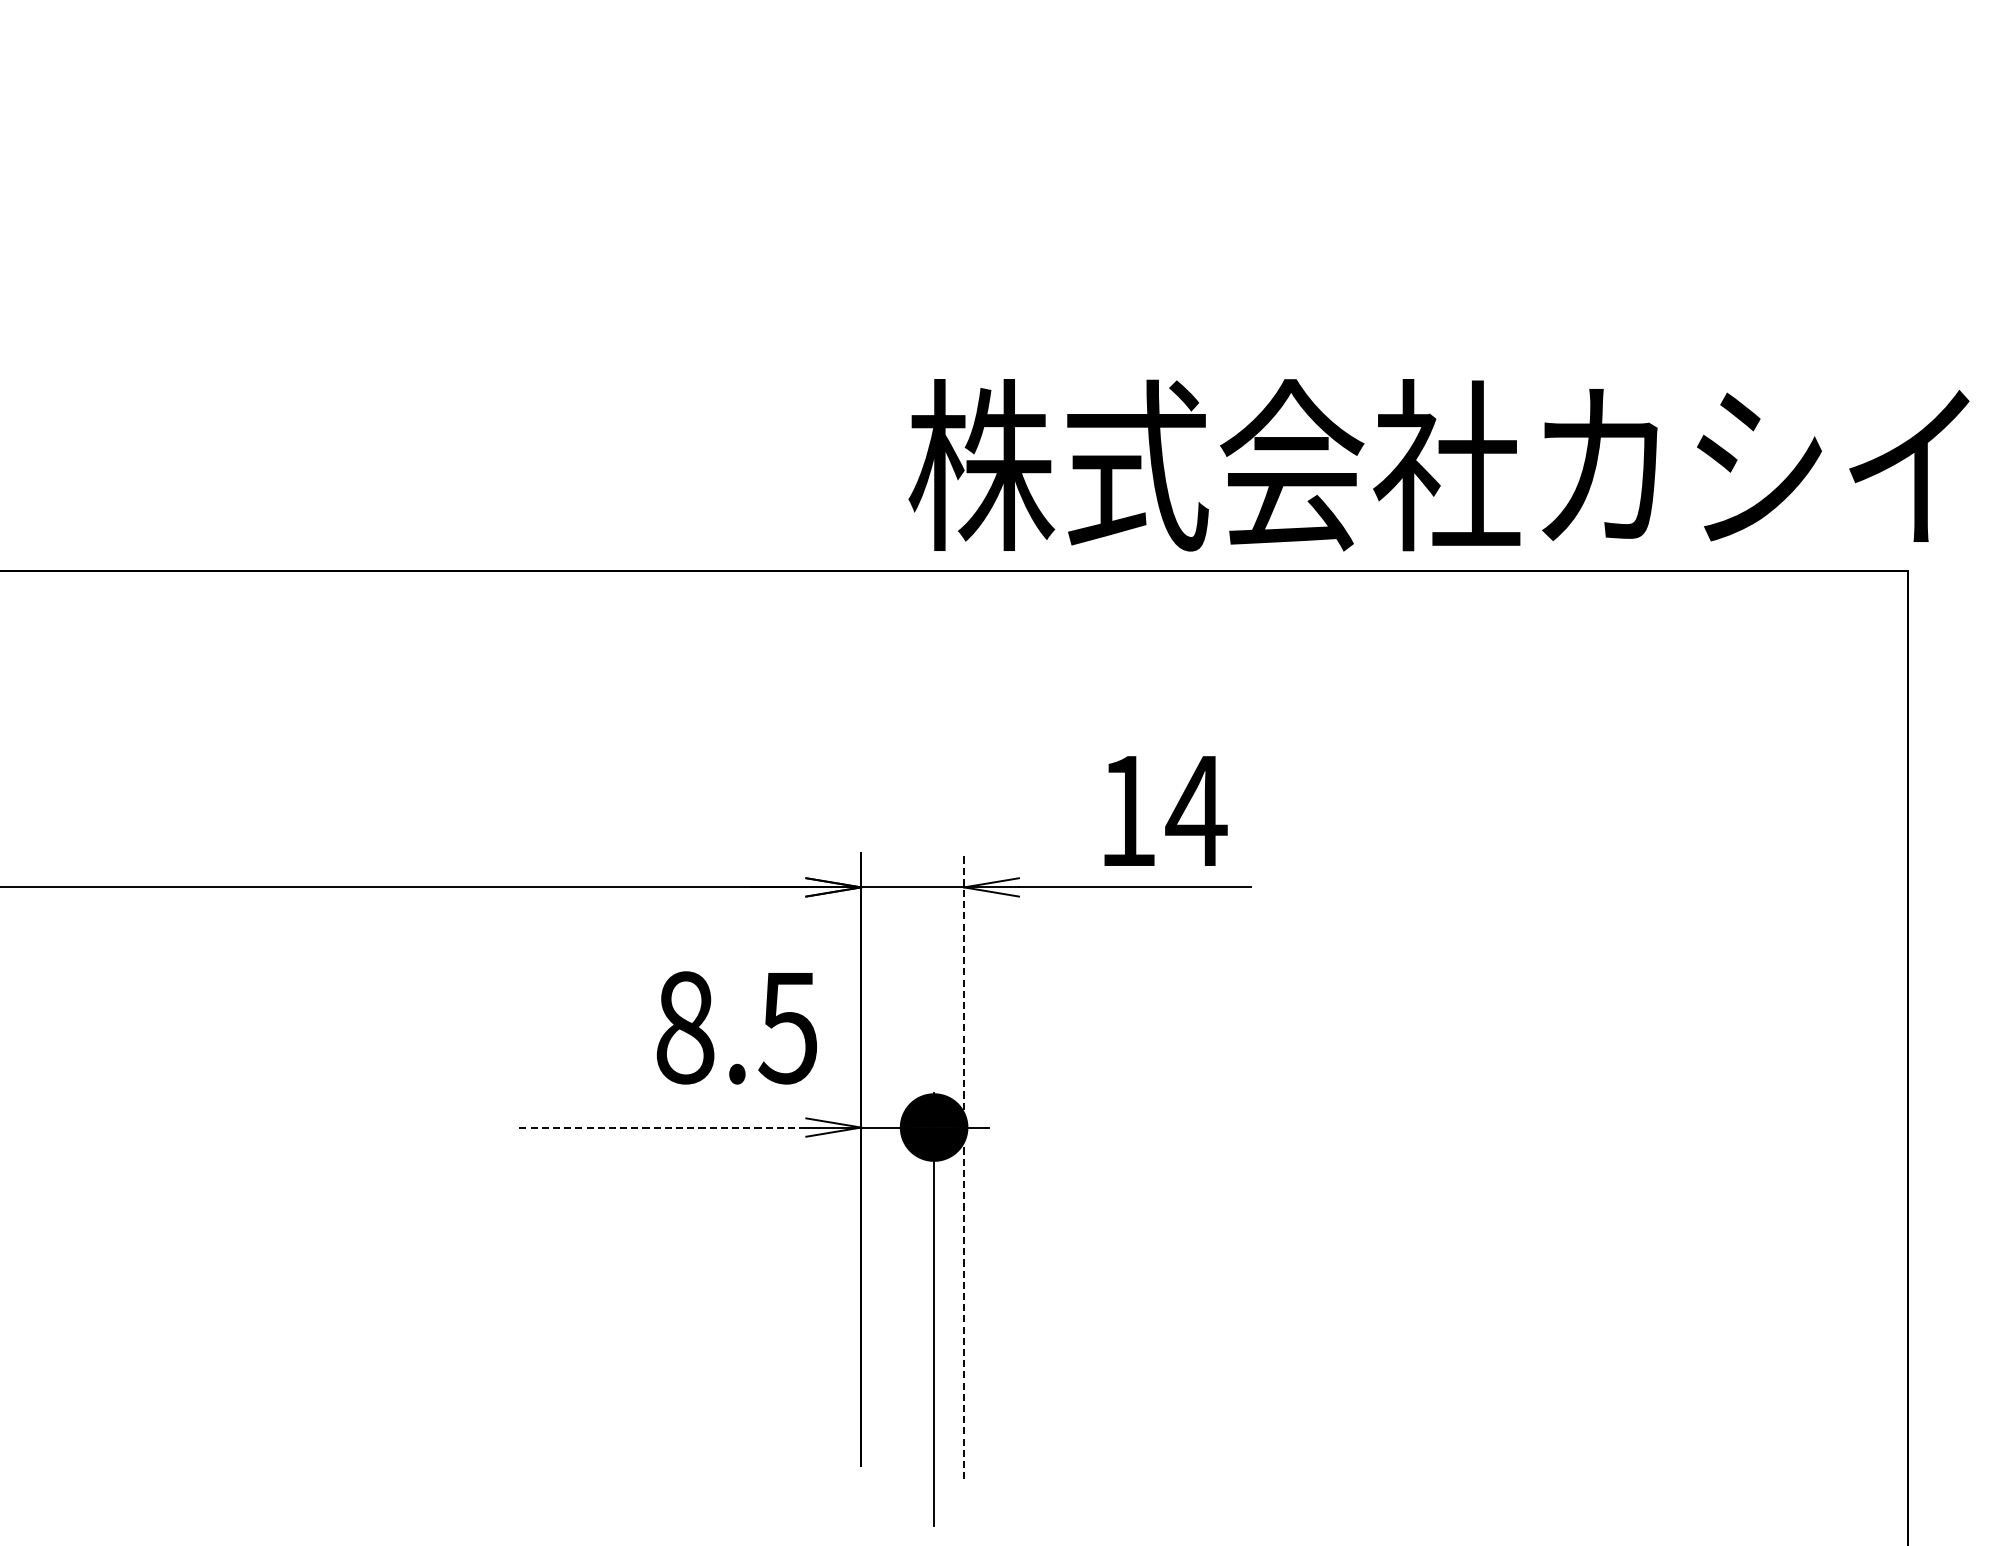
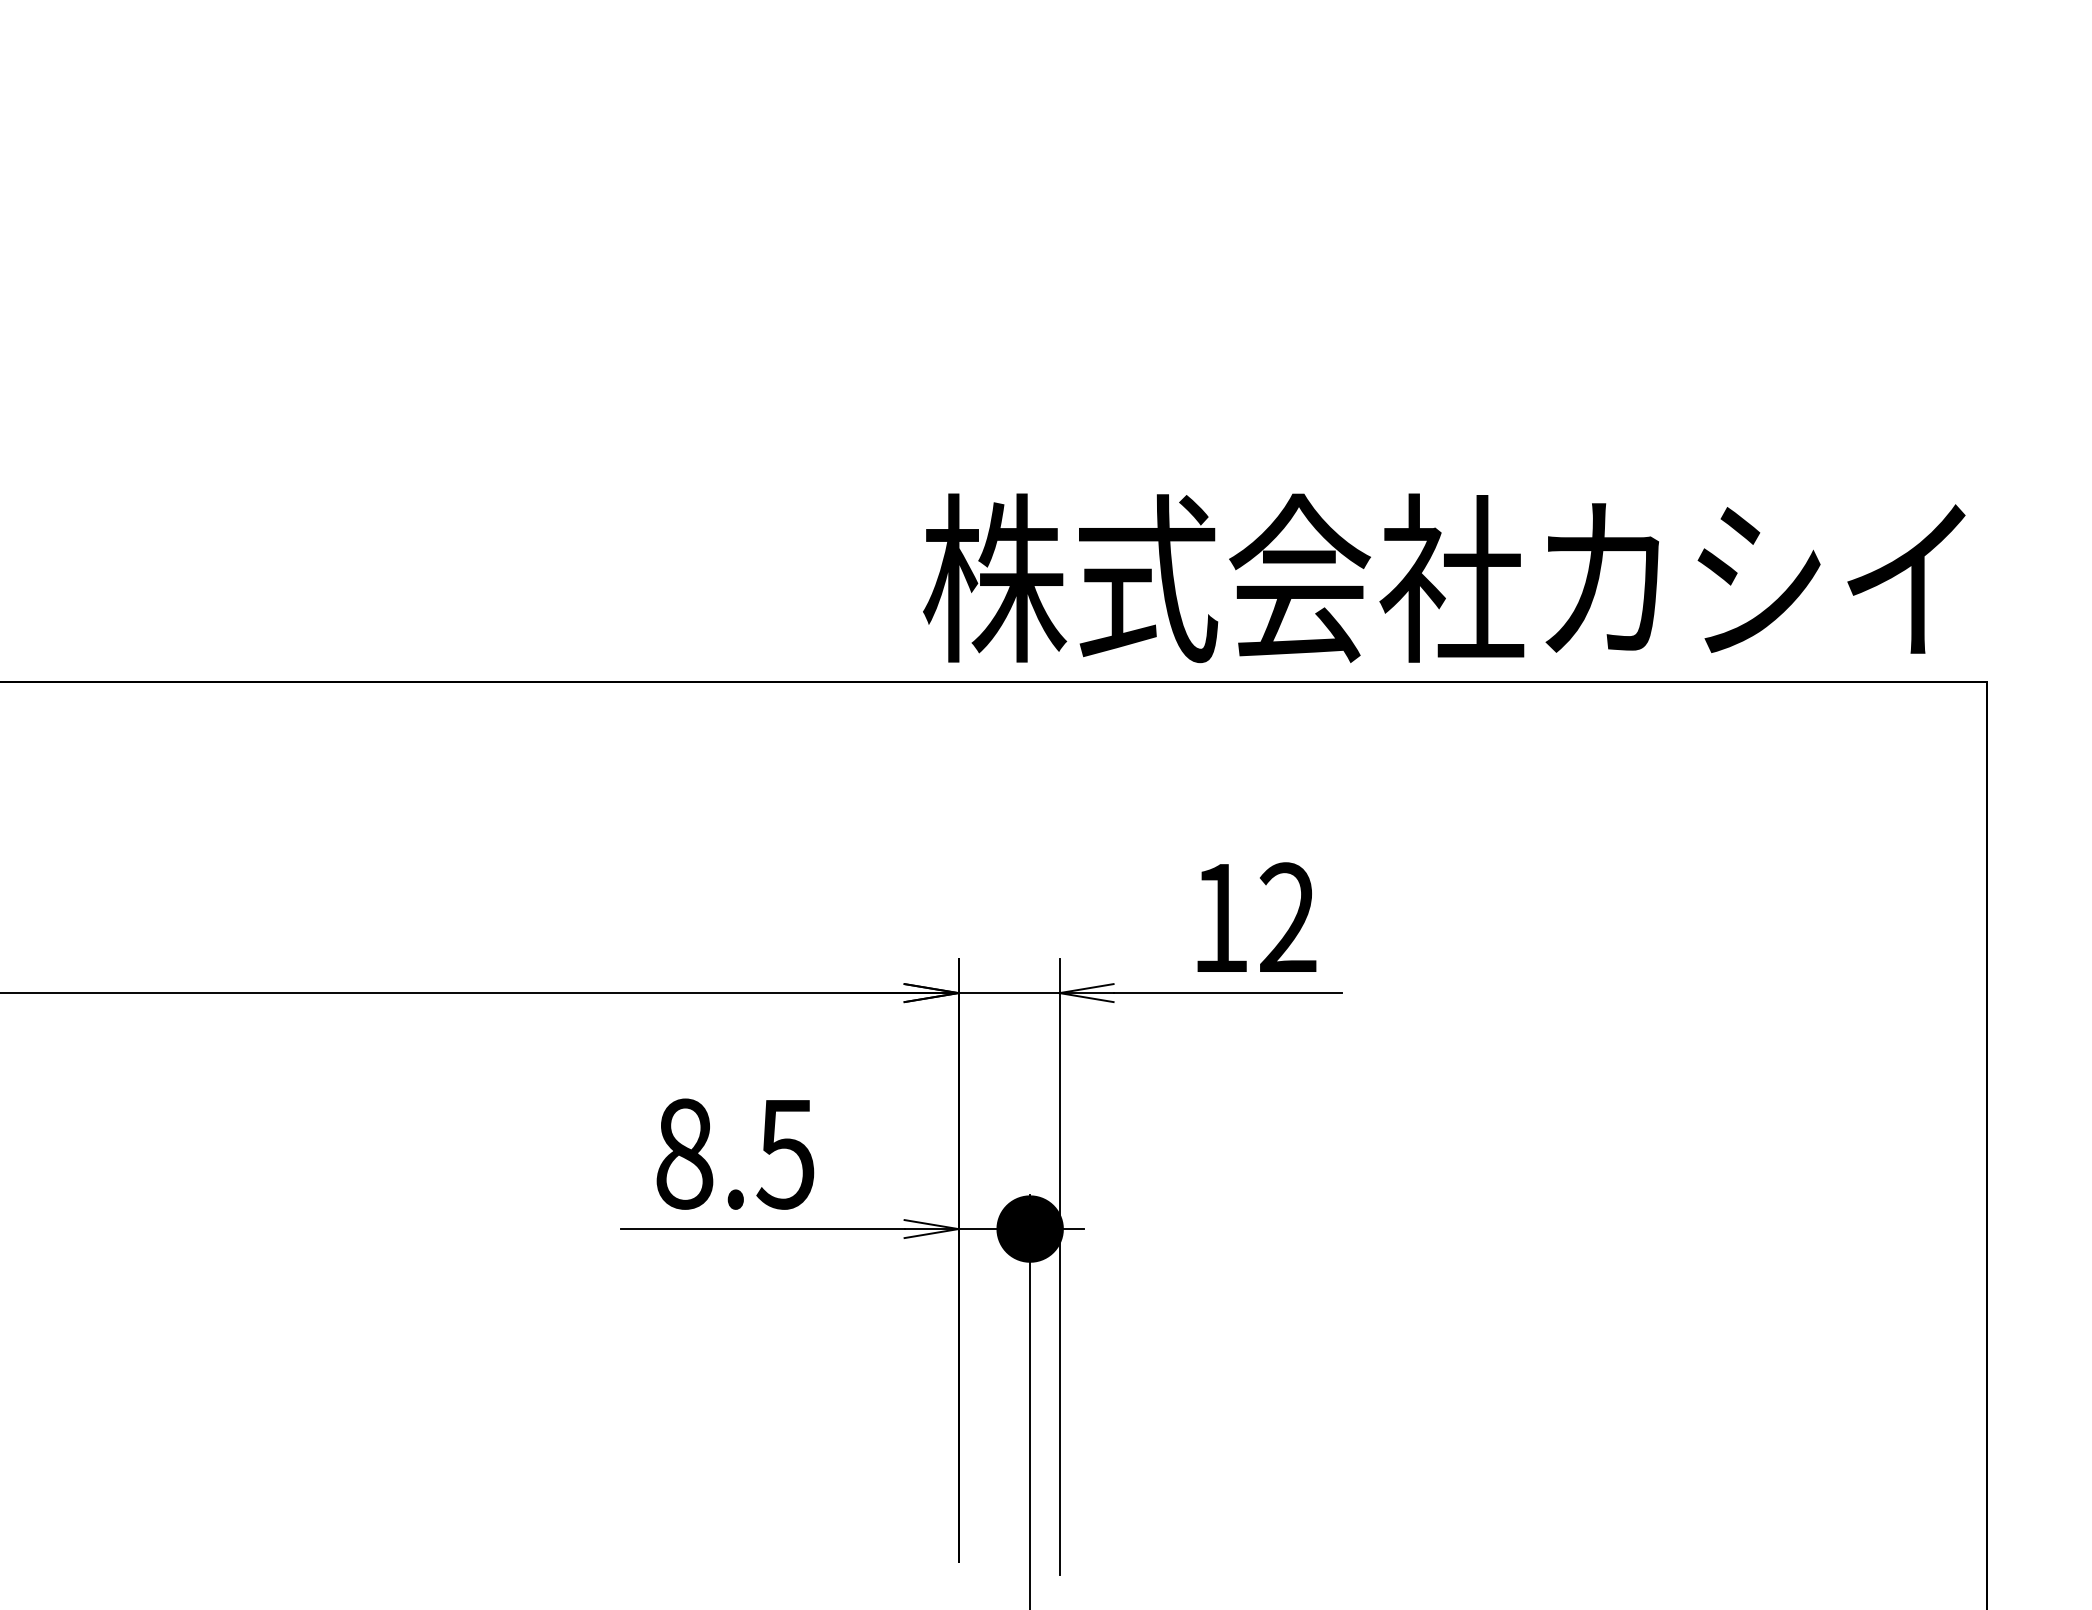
text: (1439, 465) -> (1444, 578), moved
text: (1196, 809) -> (1287, 916), 14 -> 12
text: (737, 1027) -> (735, 1153), moved
line: (661, 1127) -> (762, 1229), dashed -> solid
line: (963, 1166) -> (1059, 1267), dashed -> solid

